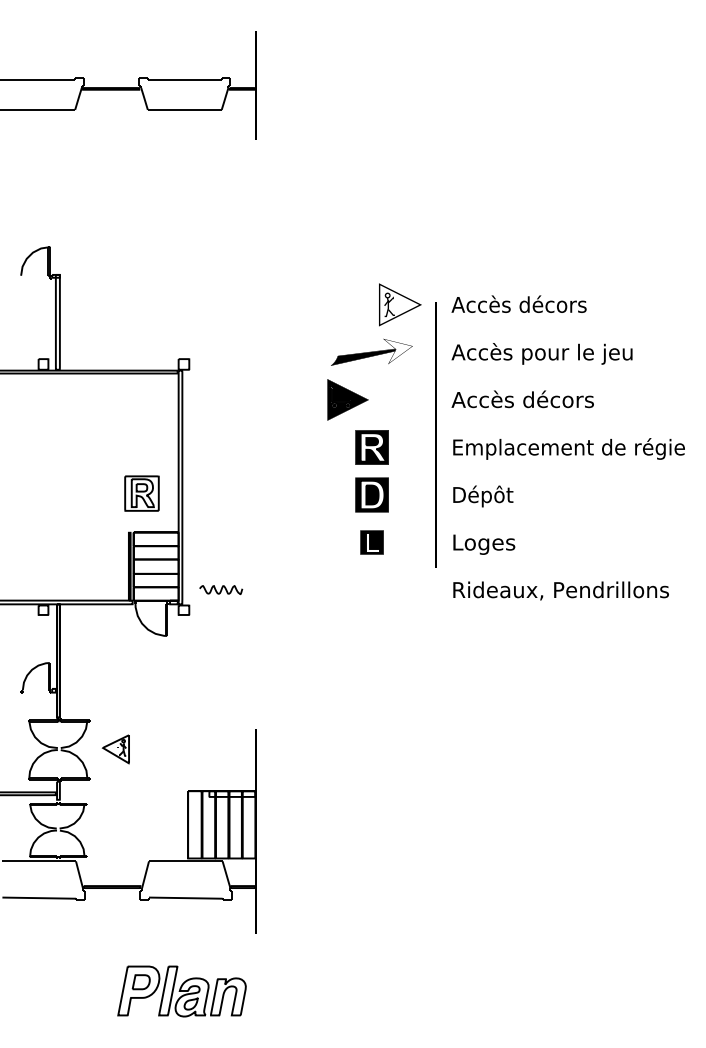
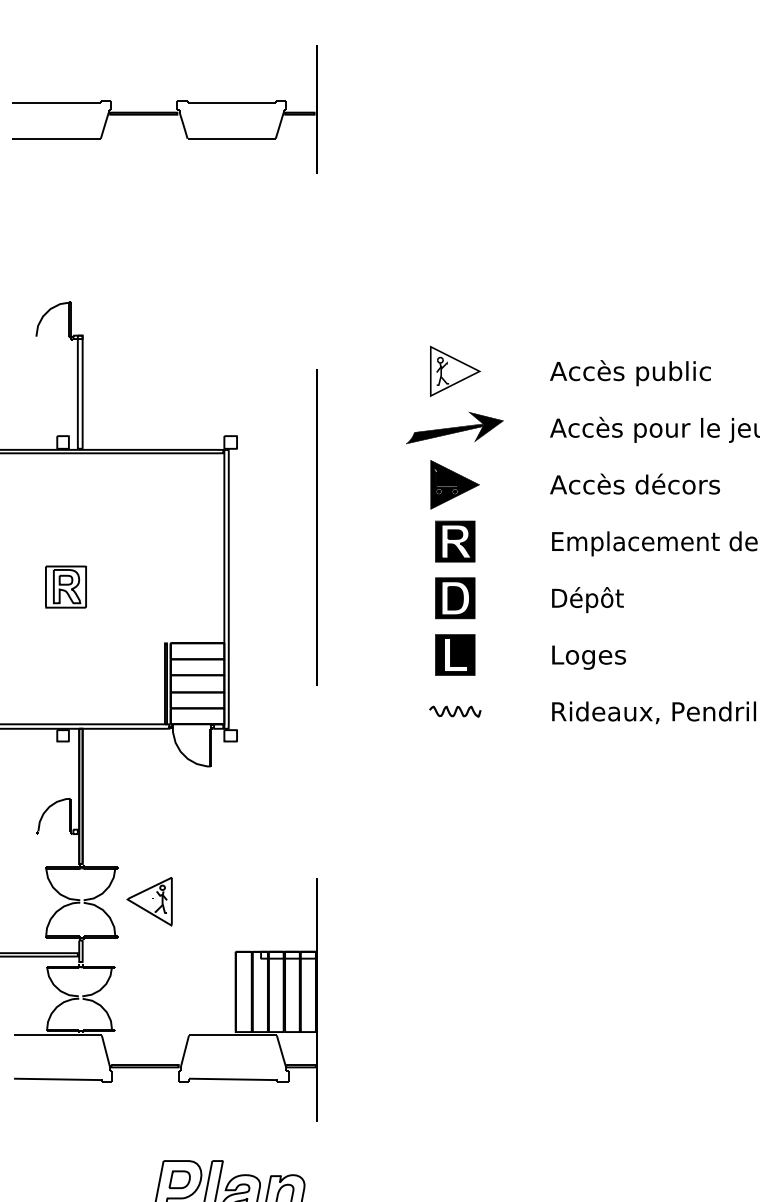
part: (400, 304) -> (455, 370), moved
text: (519, 306) -> (631, 373), Accès décors -> Accès public
fill: (397, 351) -> (485, 427), added
part: (347, 399) -> (454, 484), moved
line: (435, 434) -> (316, 526), moved
part: (141, 493) -> (65, 586), moved
part: (371, 542) -> (454, 654), size x1.43
curve: (221, 589) -> (455, 711), moved
part: (115, 749) -> (148, 902), size x1.43

